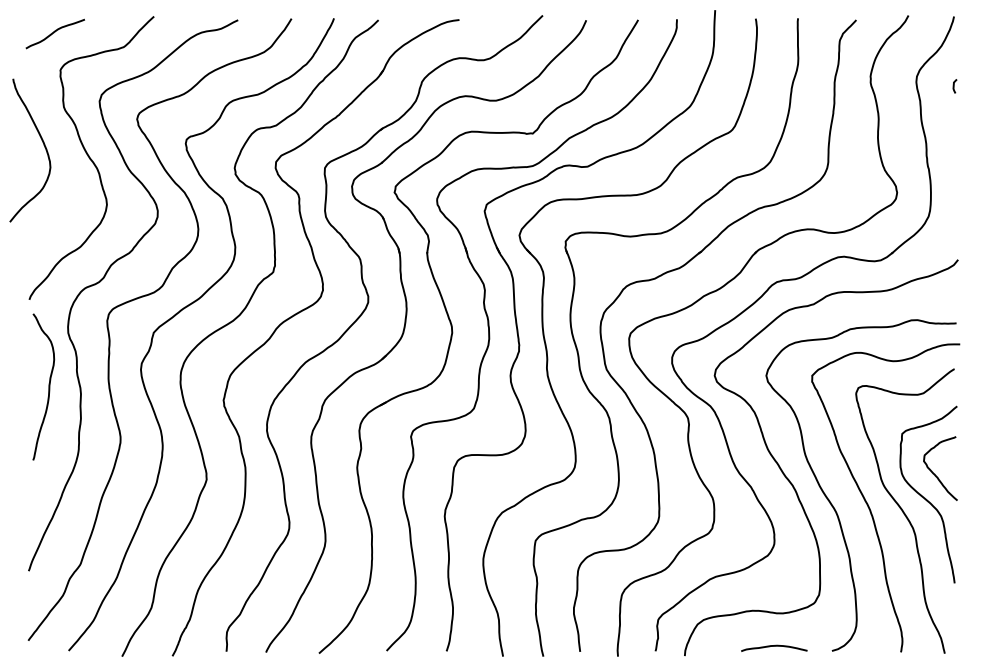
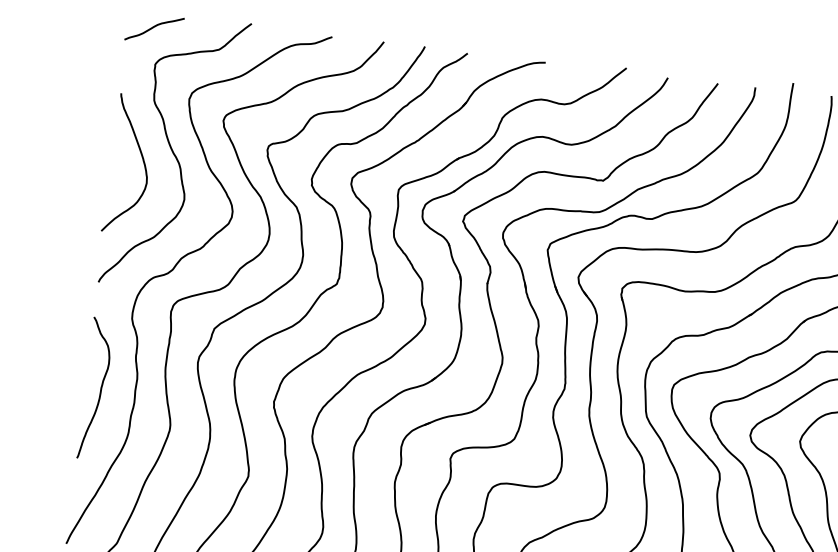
curve: (43, 145) -> (142, 161), moved
curve: (48, 386) -> (100, 388), moved

